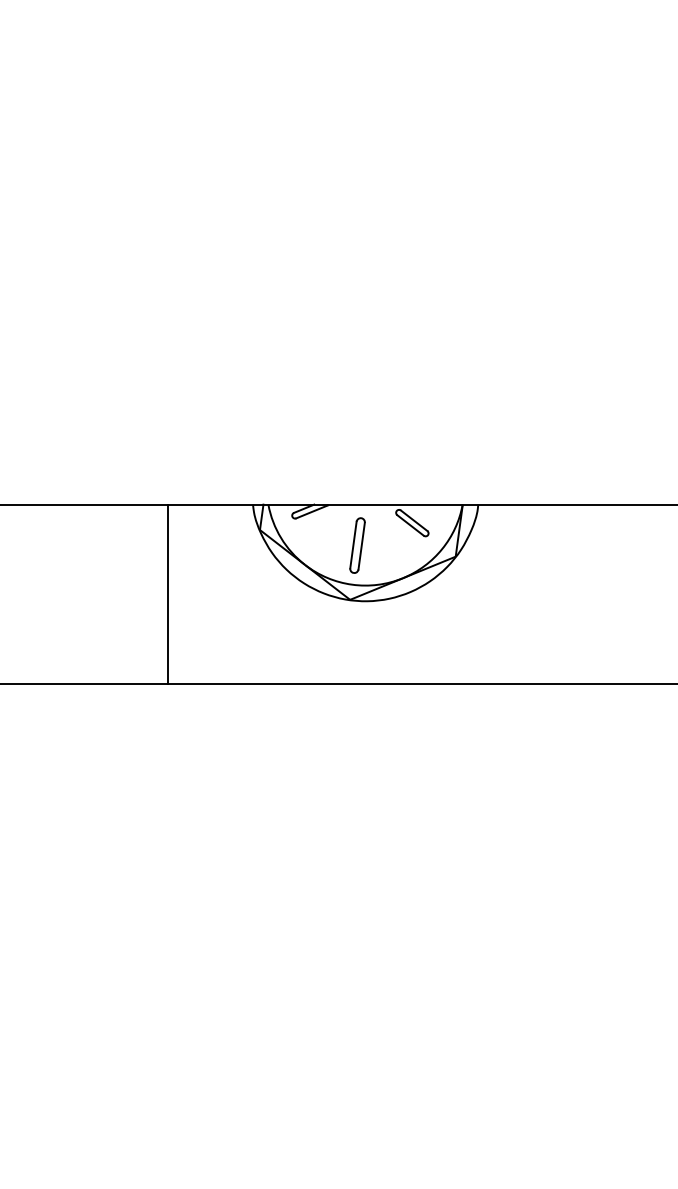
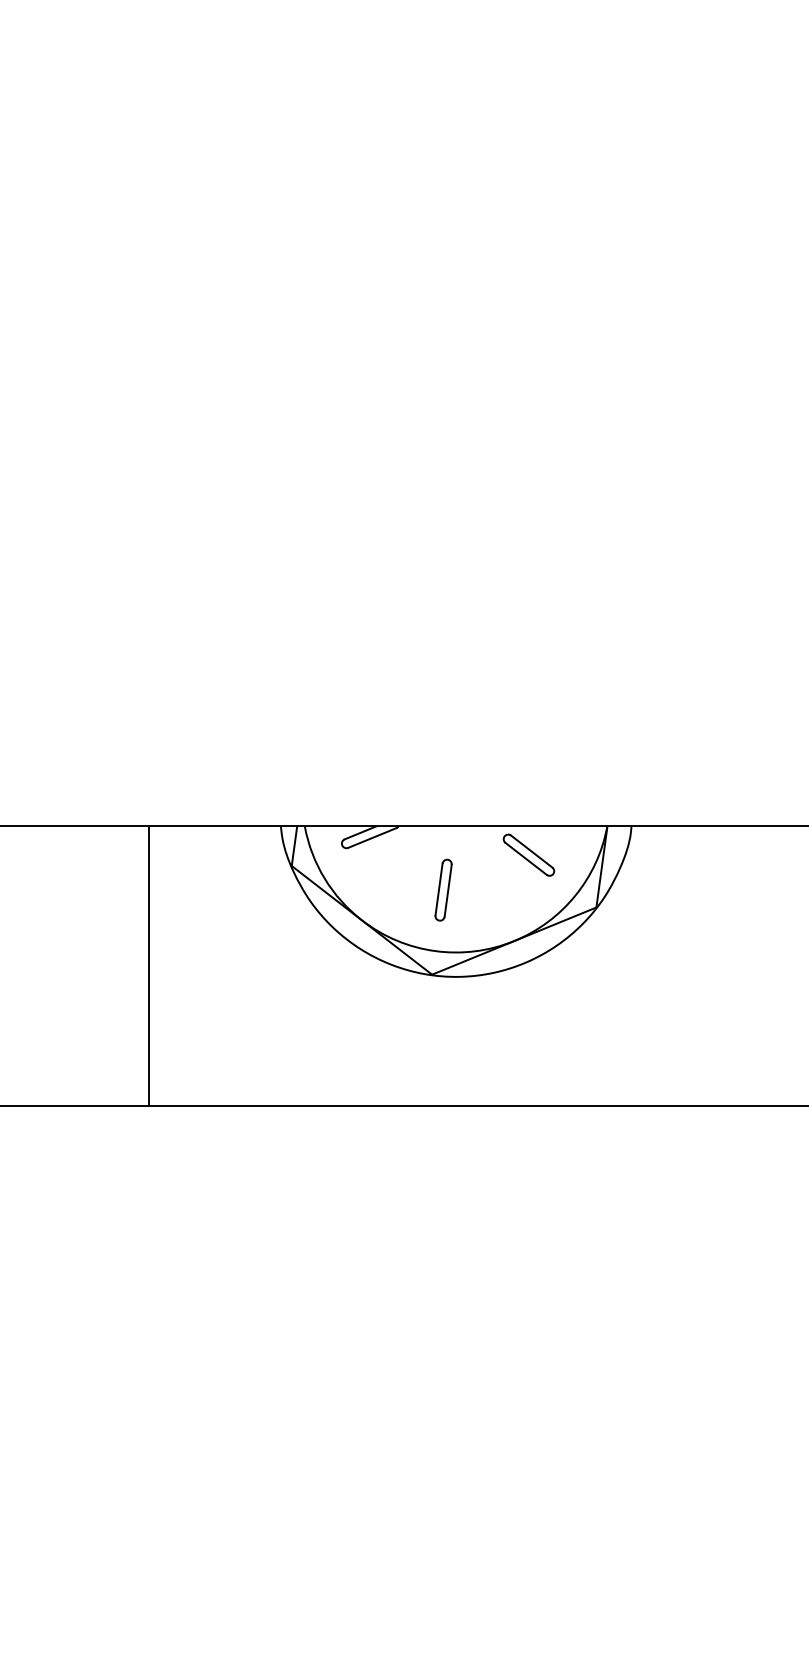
part: (357, 545) -> (443, 890), size x0.71

